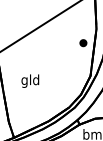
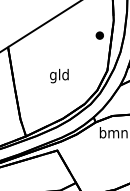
text: (30, 80) -> (59, 75), moved

